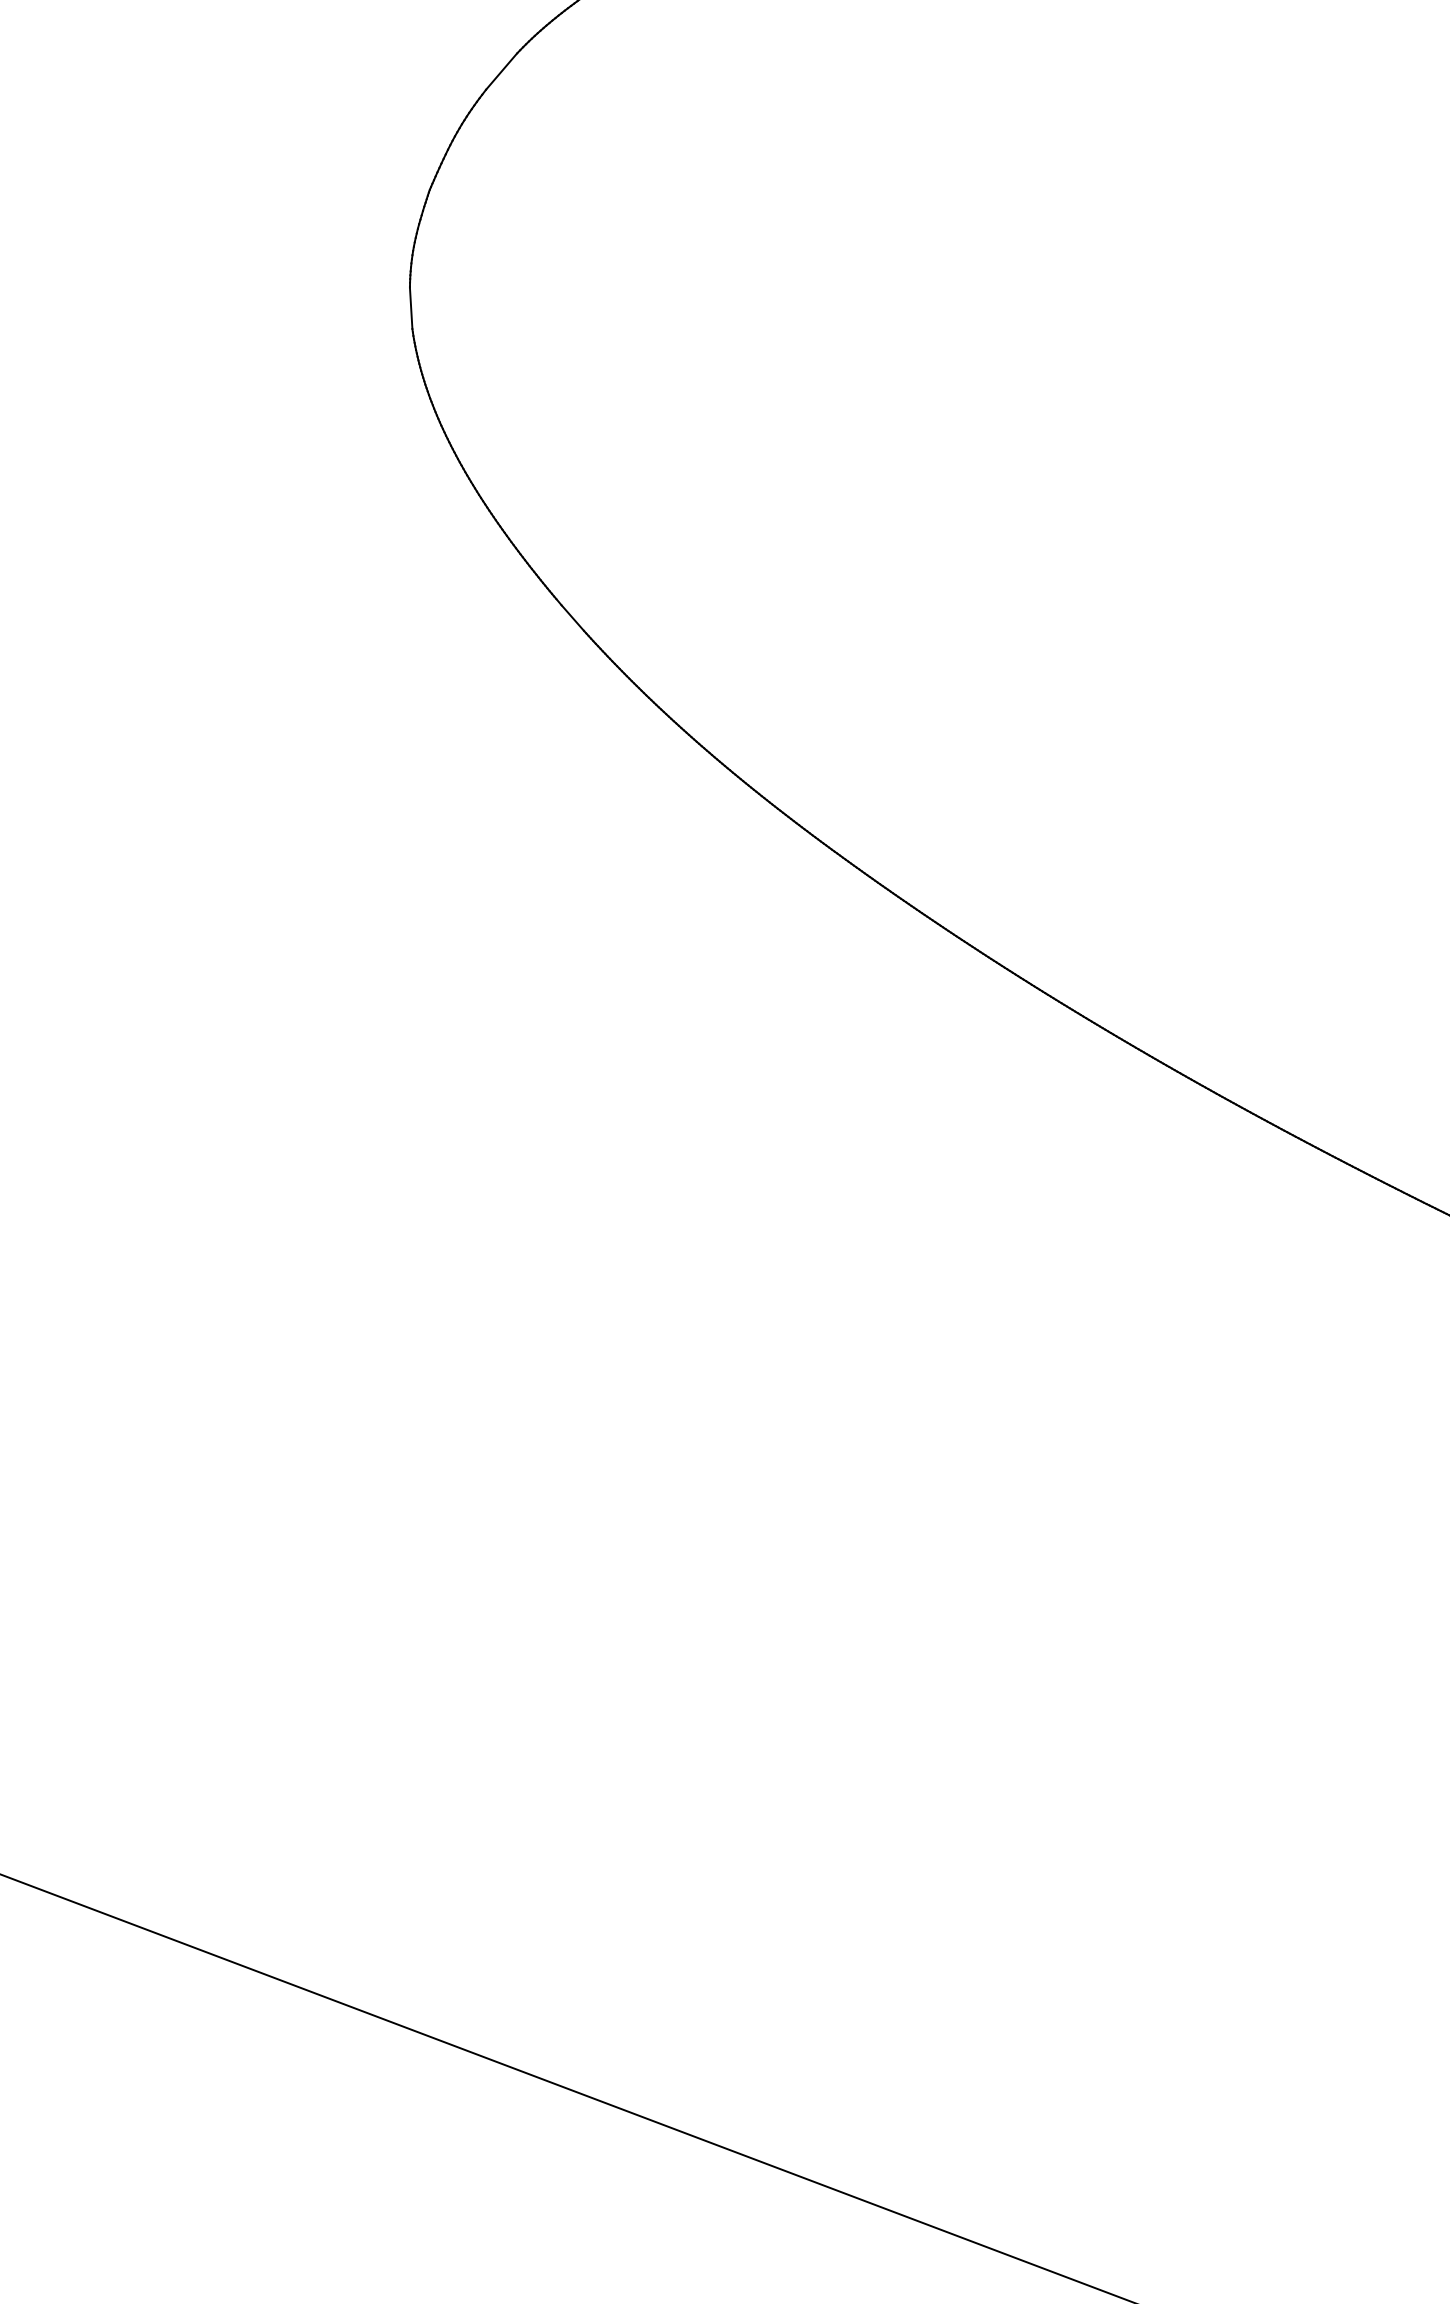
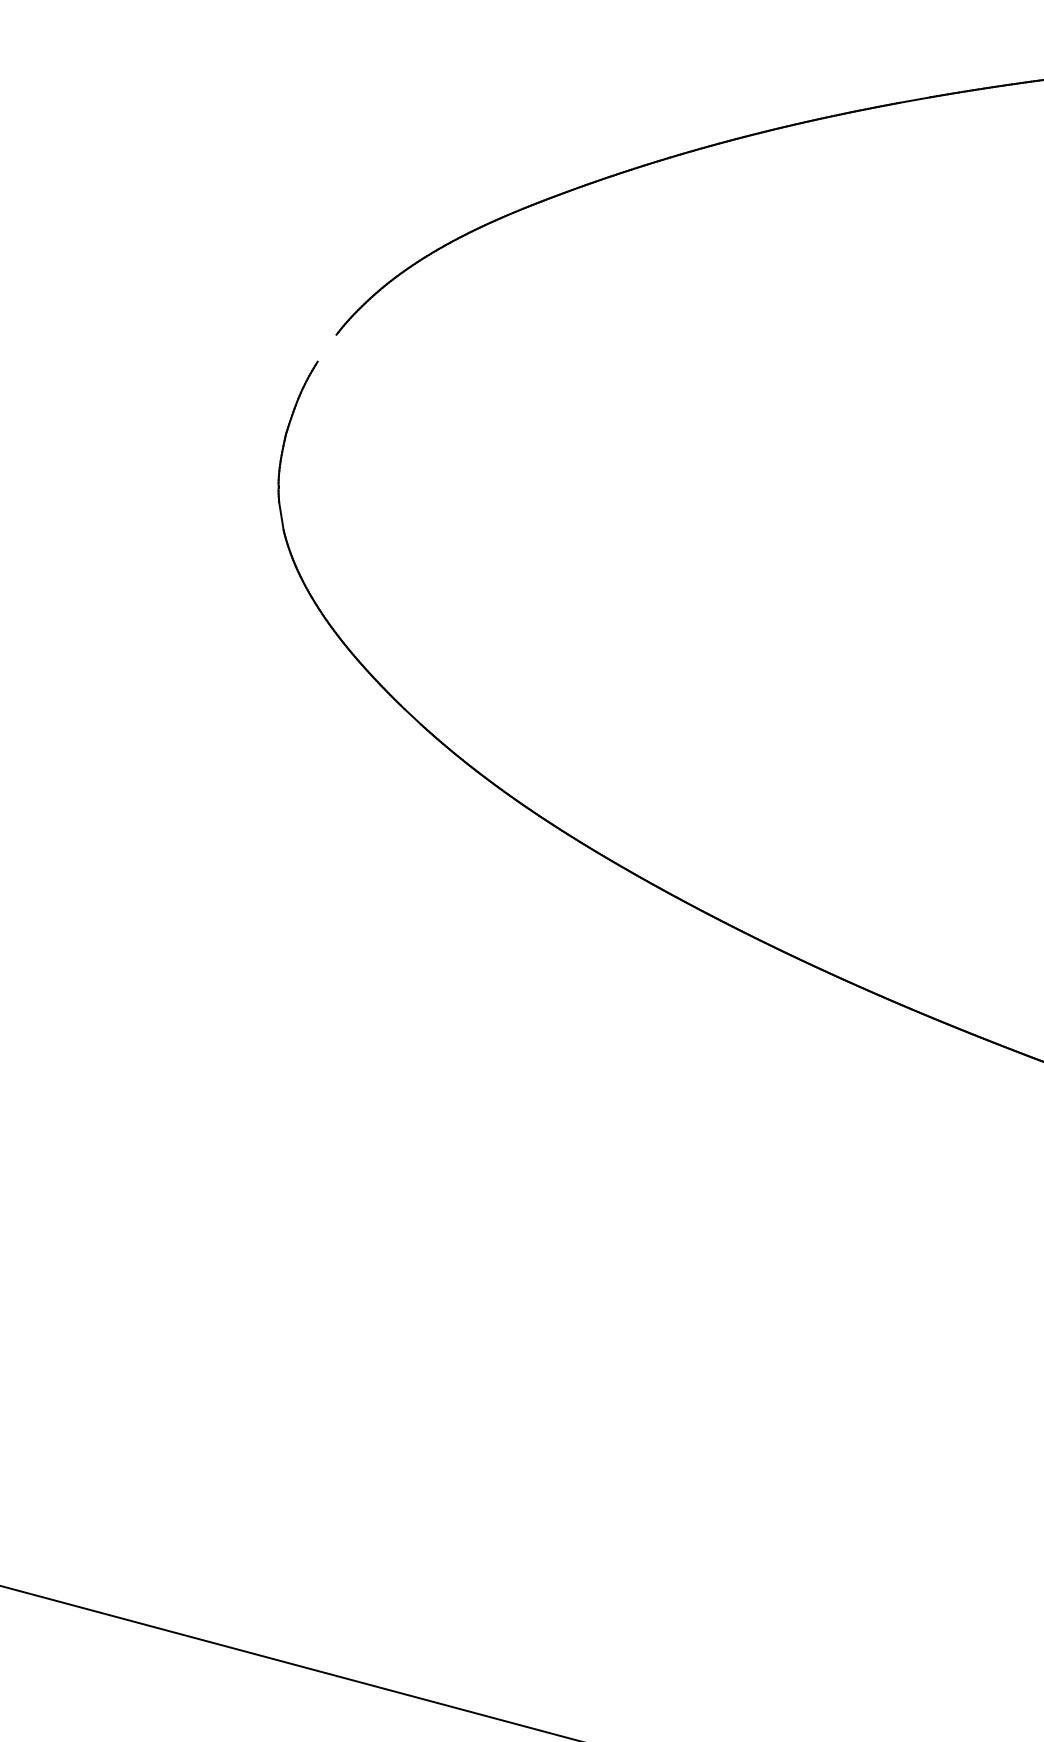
line: (500, 70) -> (326, 347), removed

